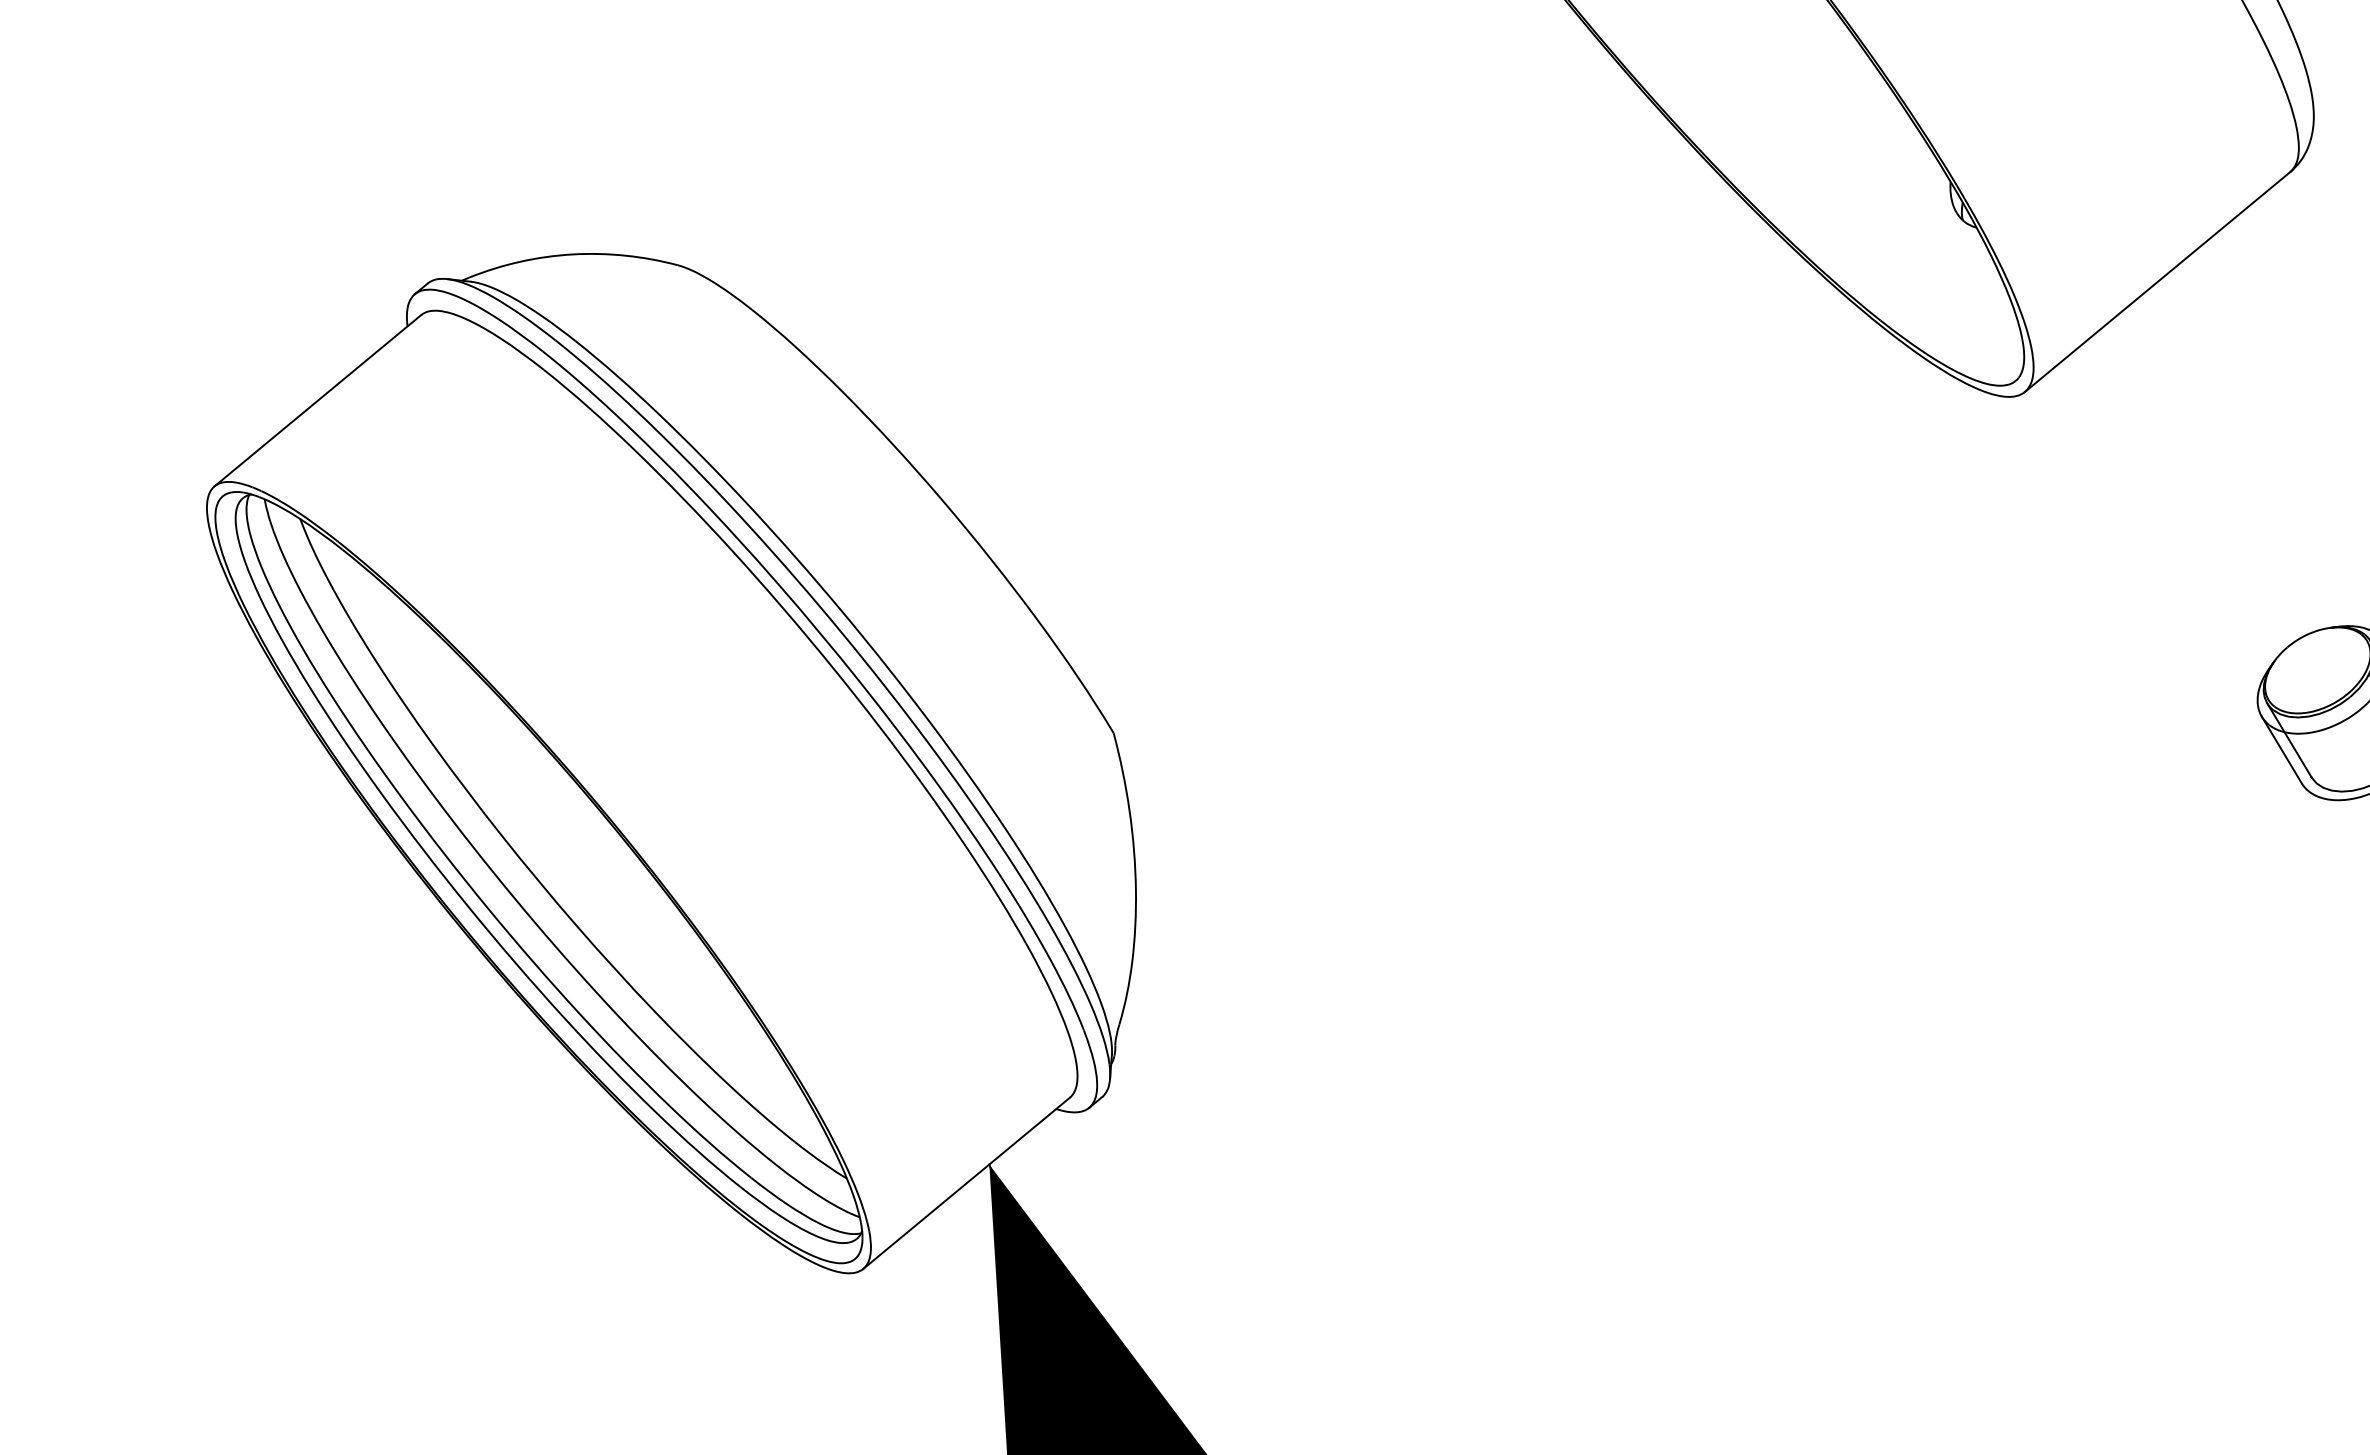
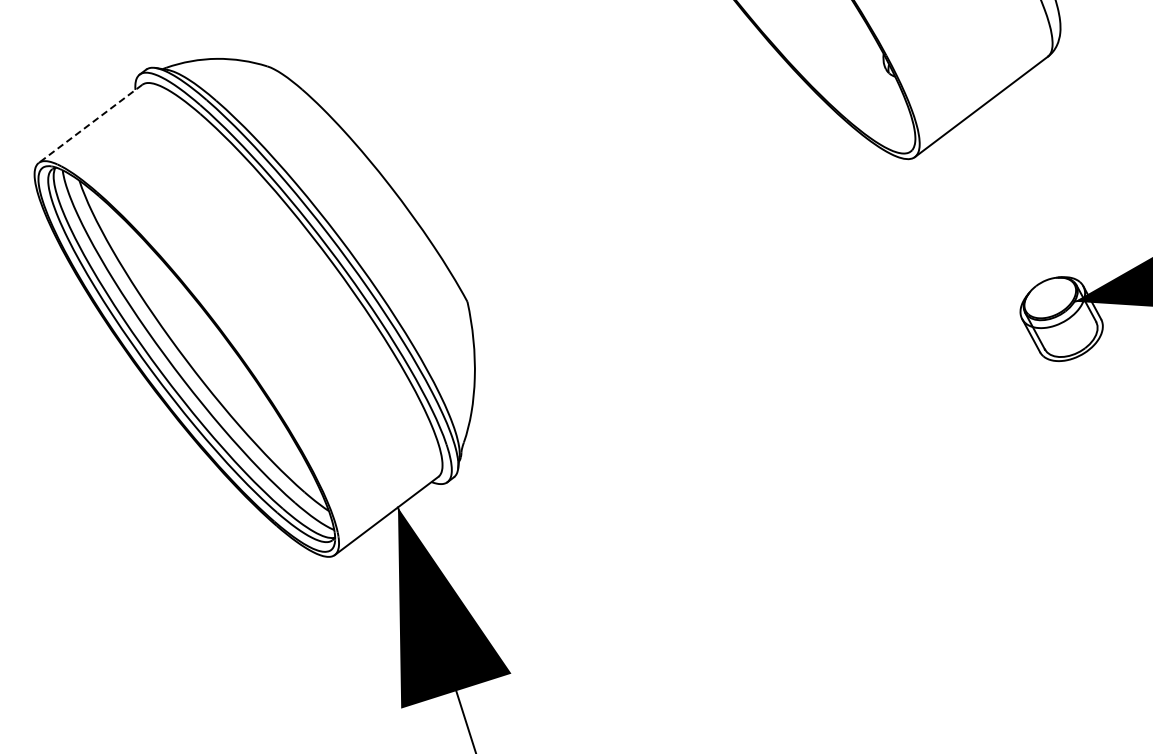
line: (317, 399) -> (90, 123), solid -> dashed

